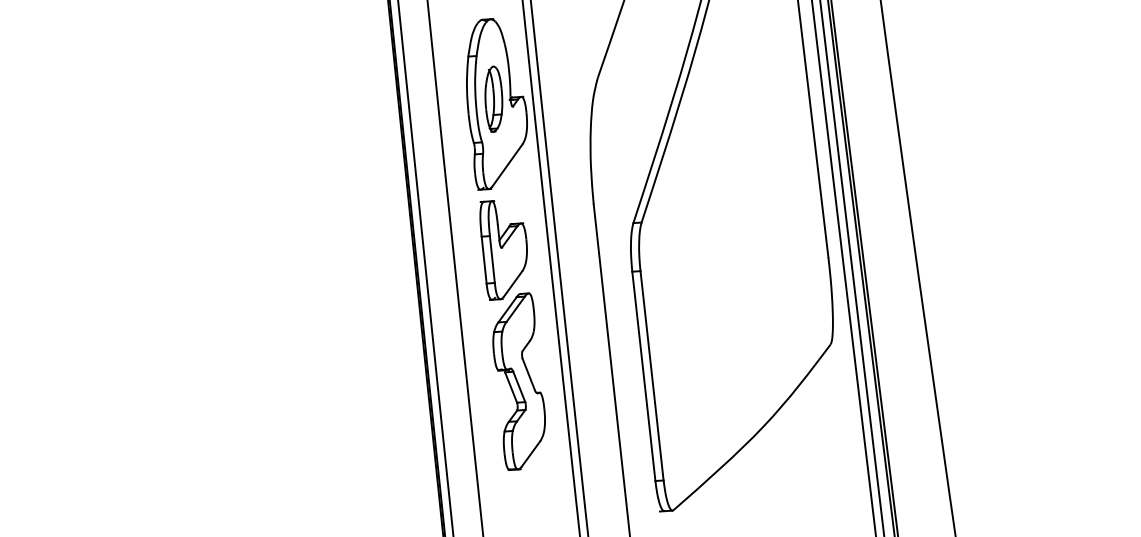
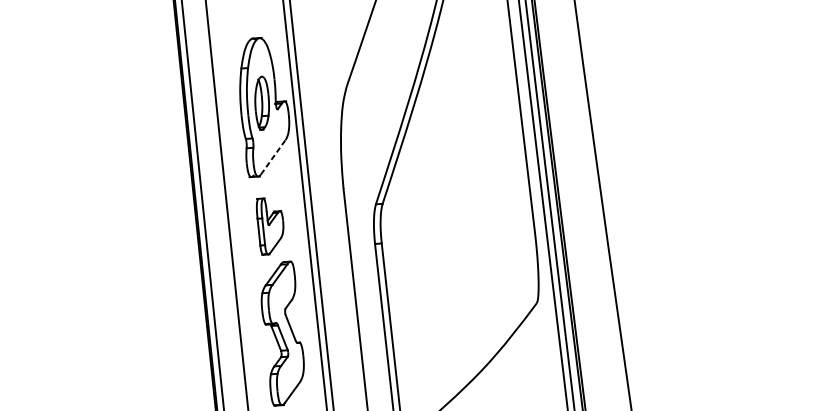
line: (507, 165) -> (273, 157), solid -> dashed
part: (503, 250) -> (270, 226), size x0.7

